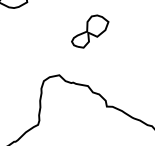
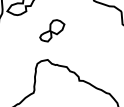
part: (90, 31) -> (52, 30), moved

